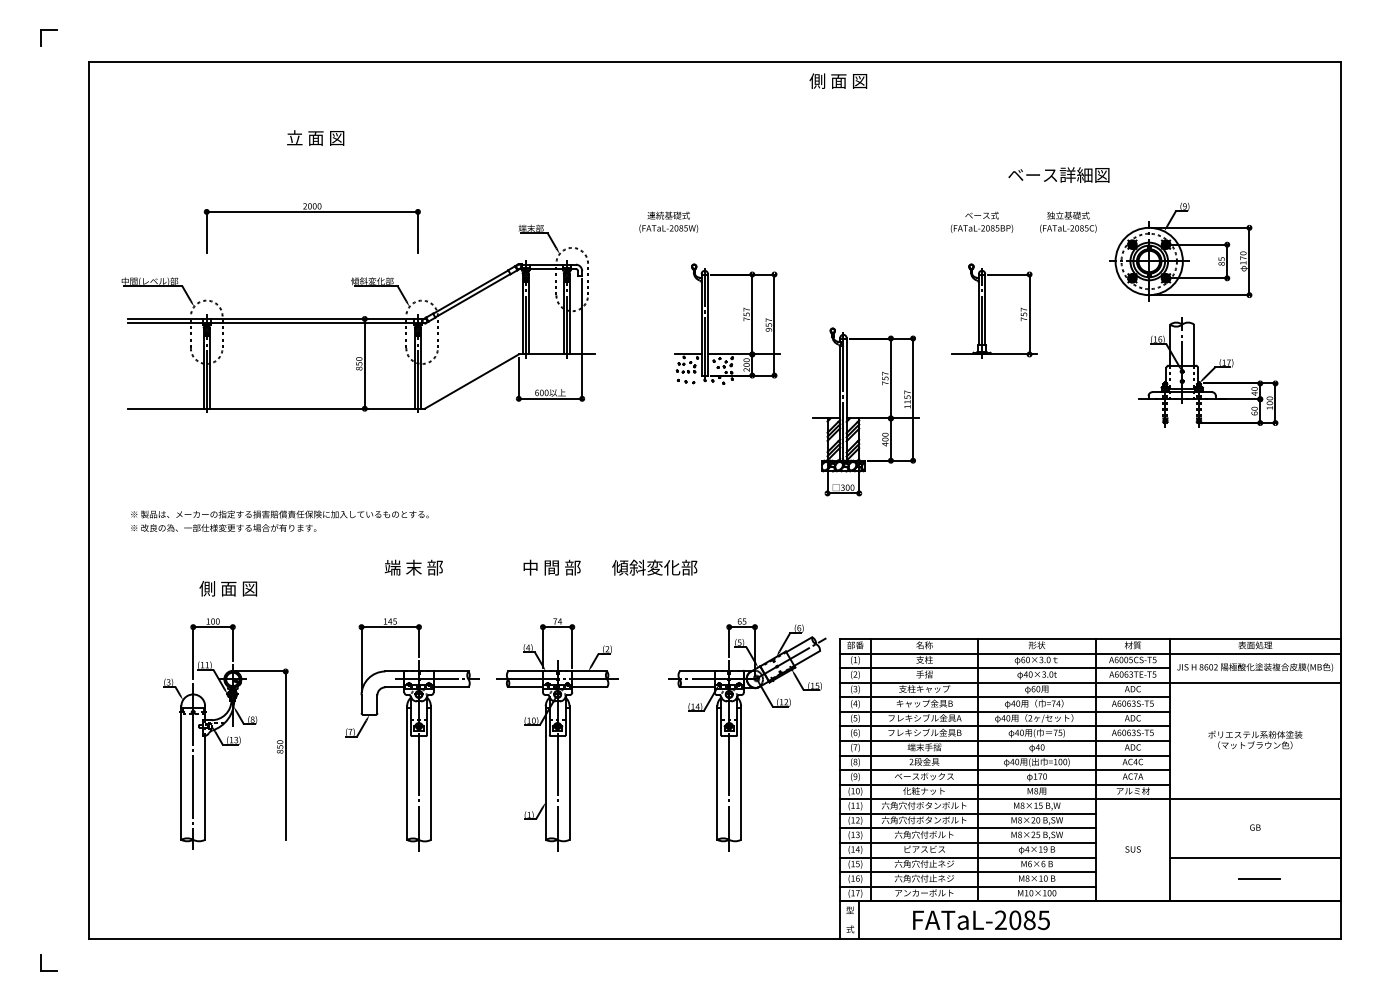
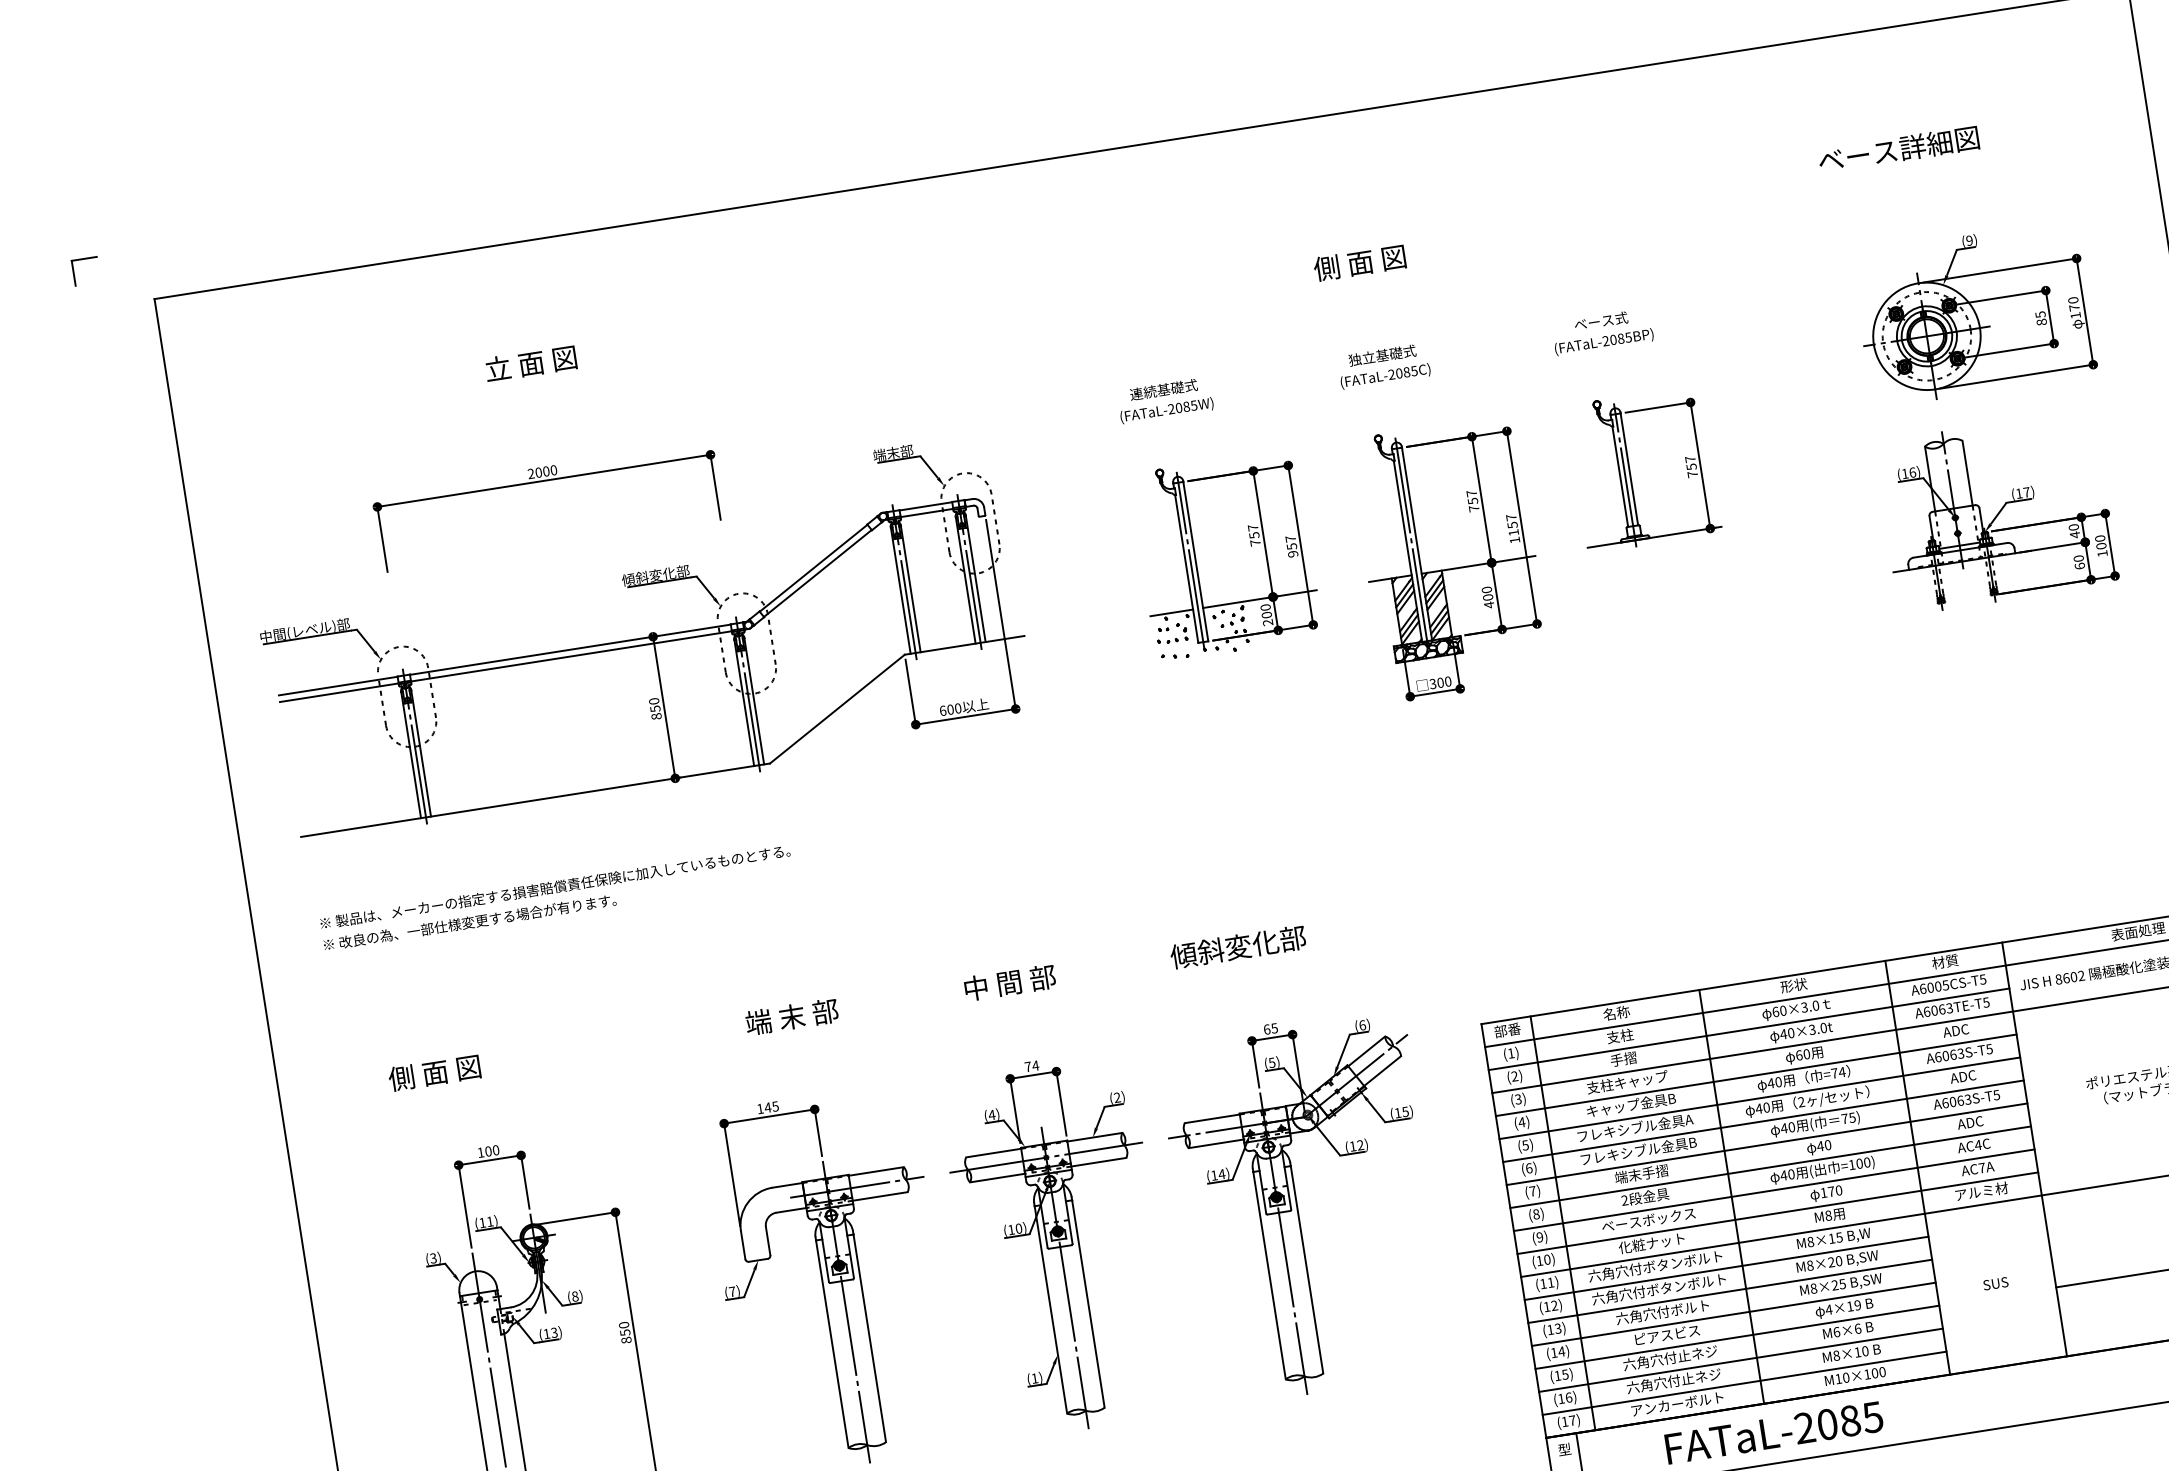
text: (838, 80) -> (1359, 261), moved
text: (1058, 174) -> (1897, 148), moved
text: (668, 221) -> (1164, 399), moved
text: (1068, 221) -> (1384, 364), moved
part: (1180, 251) -> (1973, 312), moved
part: (865, 411) -> (1449, 558), moved
text: (279, 520) -> (556, 896), moved
text: (654, 567) -> (1237, 946), moved
text: (228, 588) -> (434, 1072), moved
part: (747, 734) -> (1307, 1205), moved

